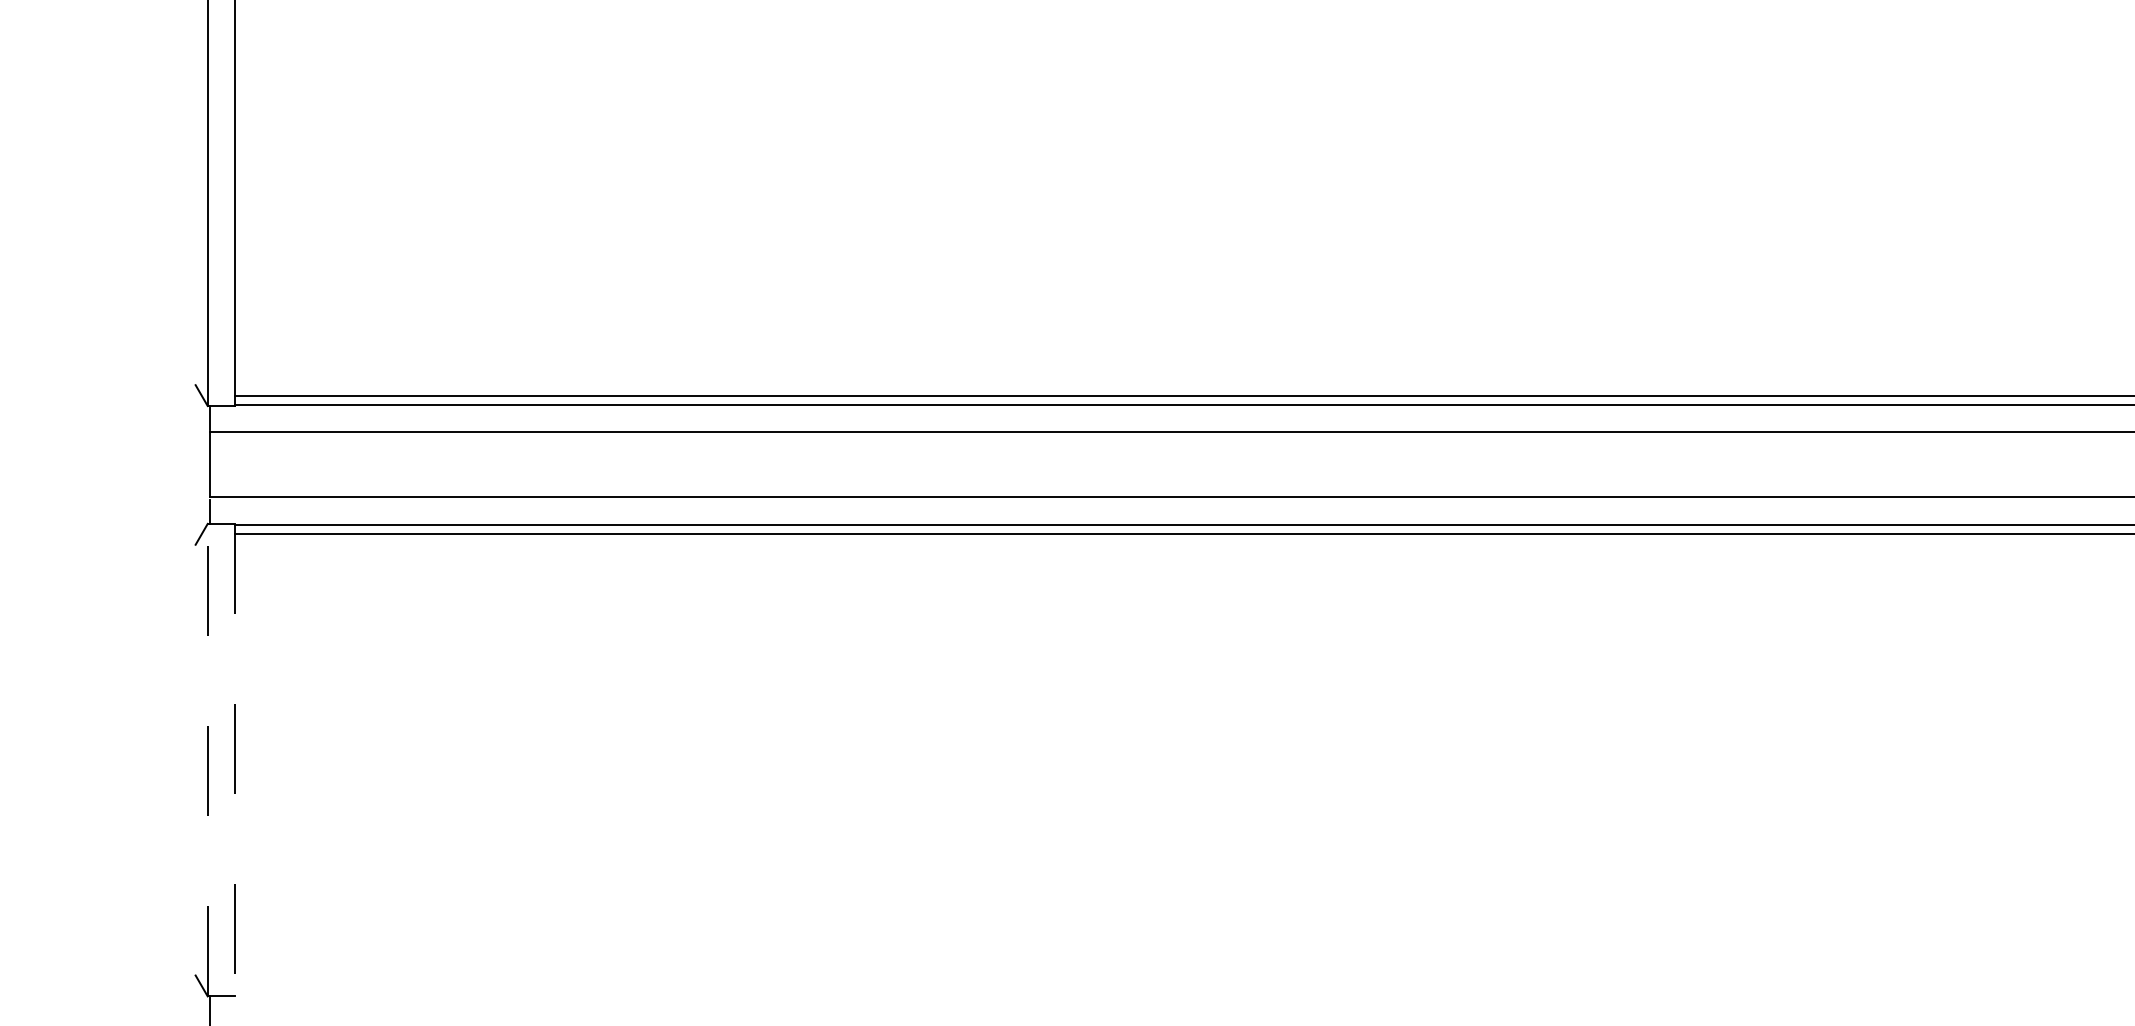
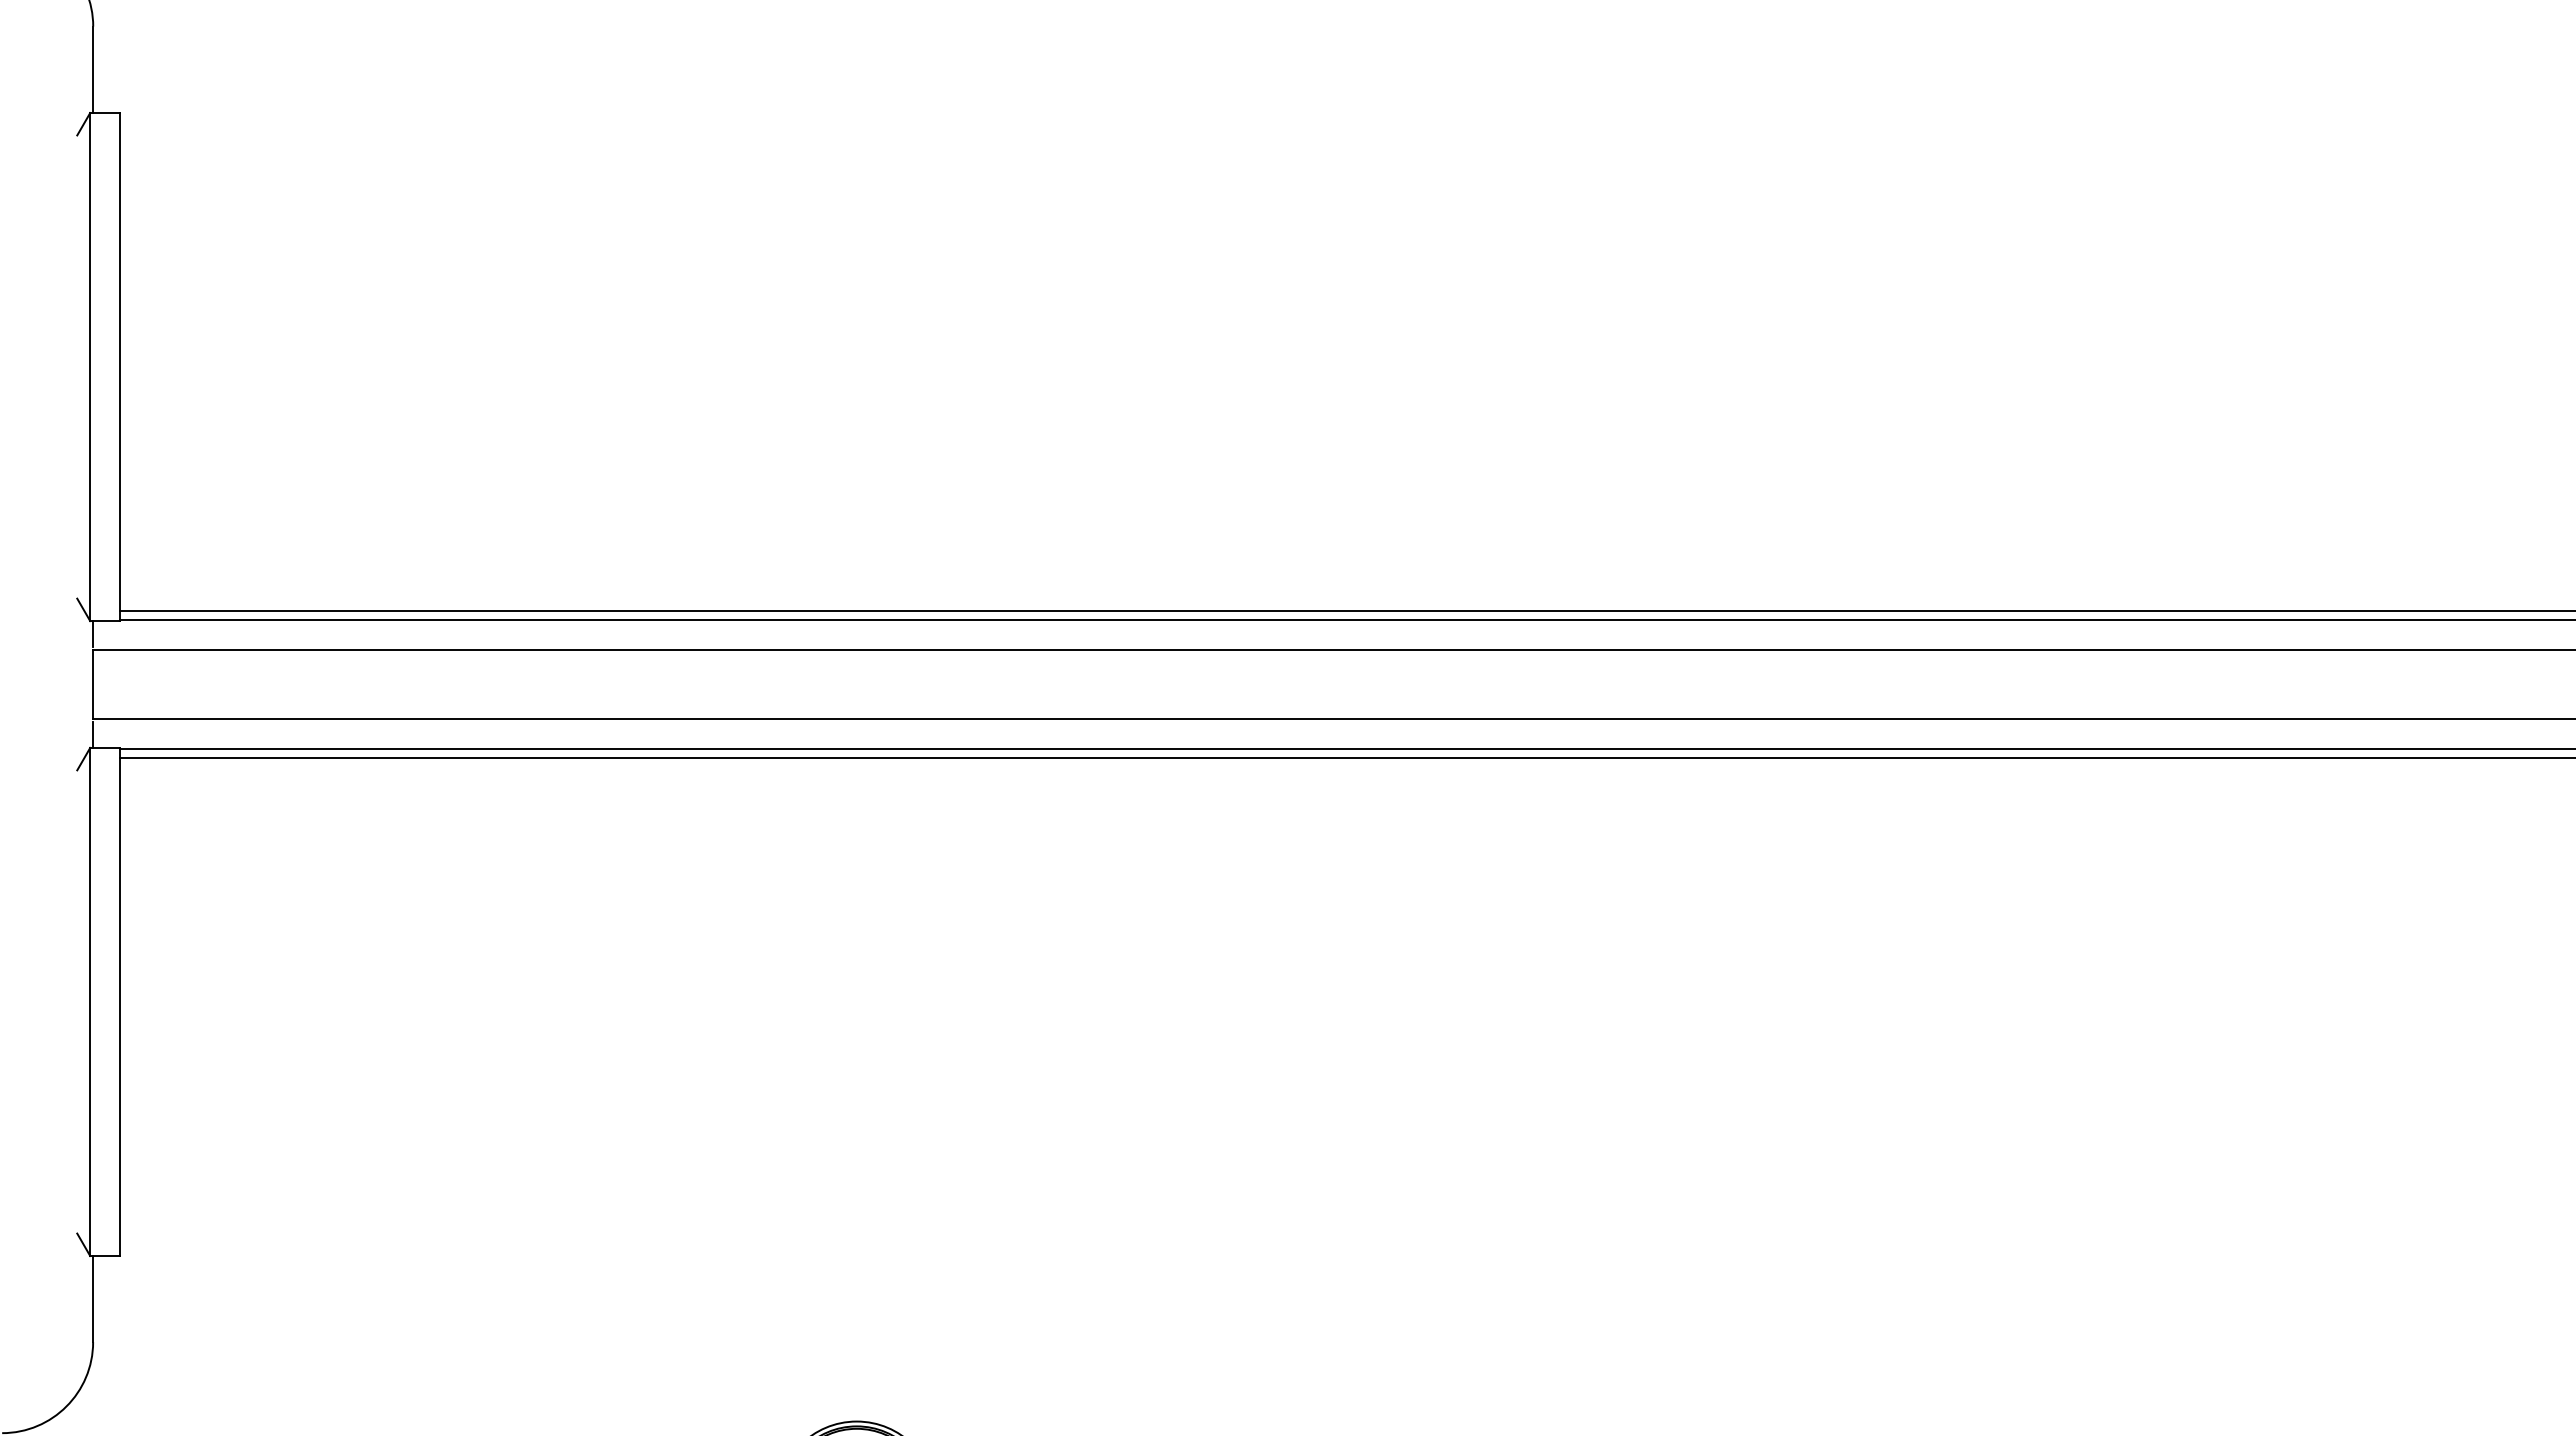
line: (207, 759) -> (90, 1001), dashed -> solid
line: (234, 760) -> (119, 1002), dashed -> solid

